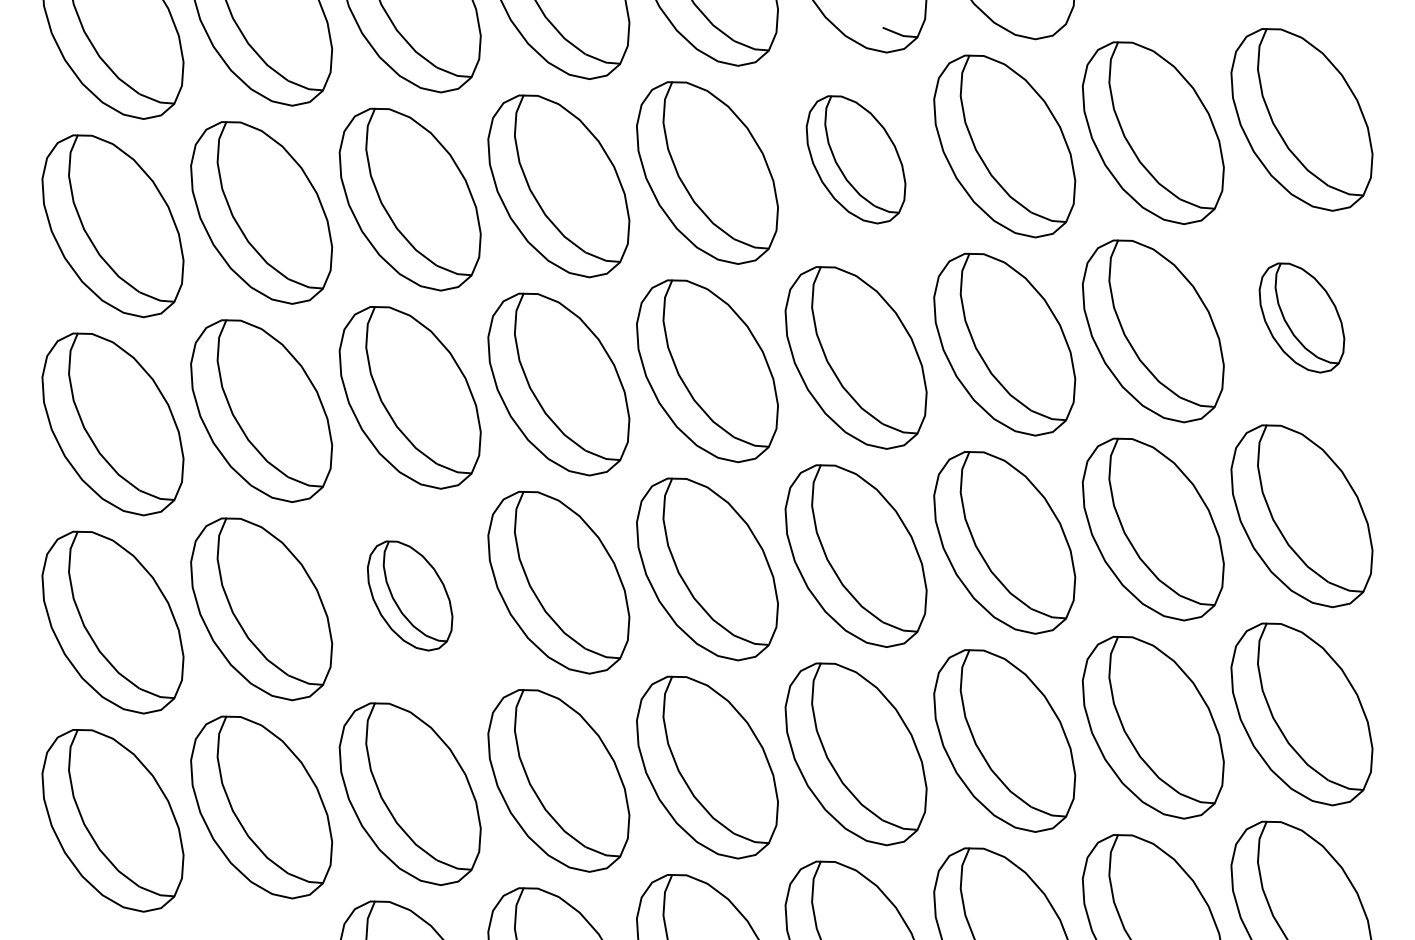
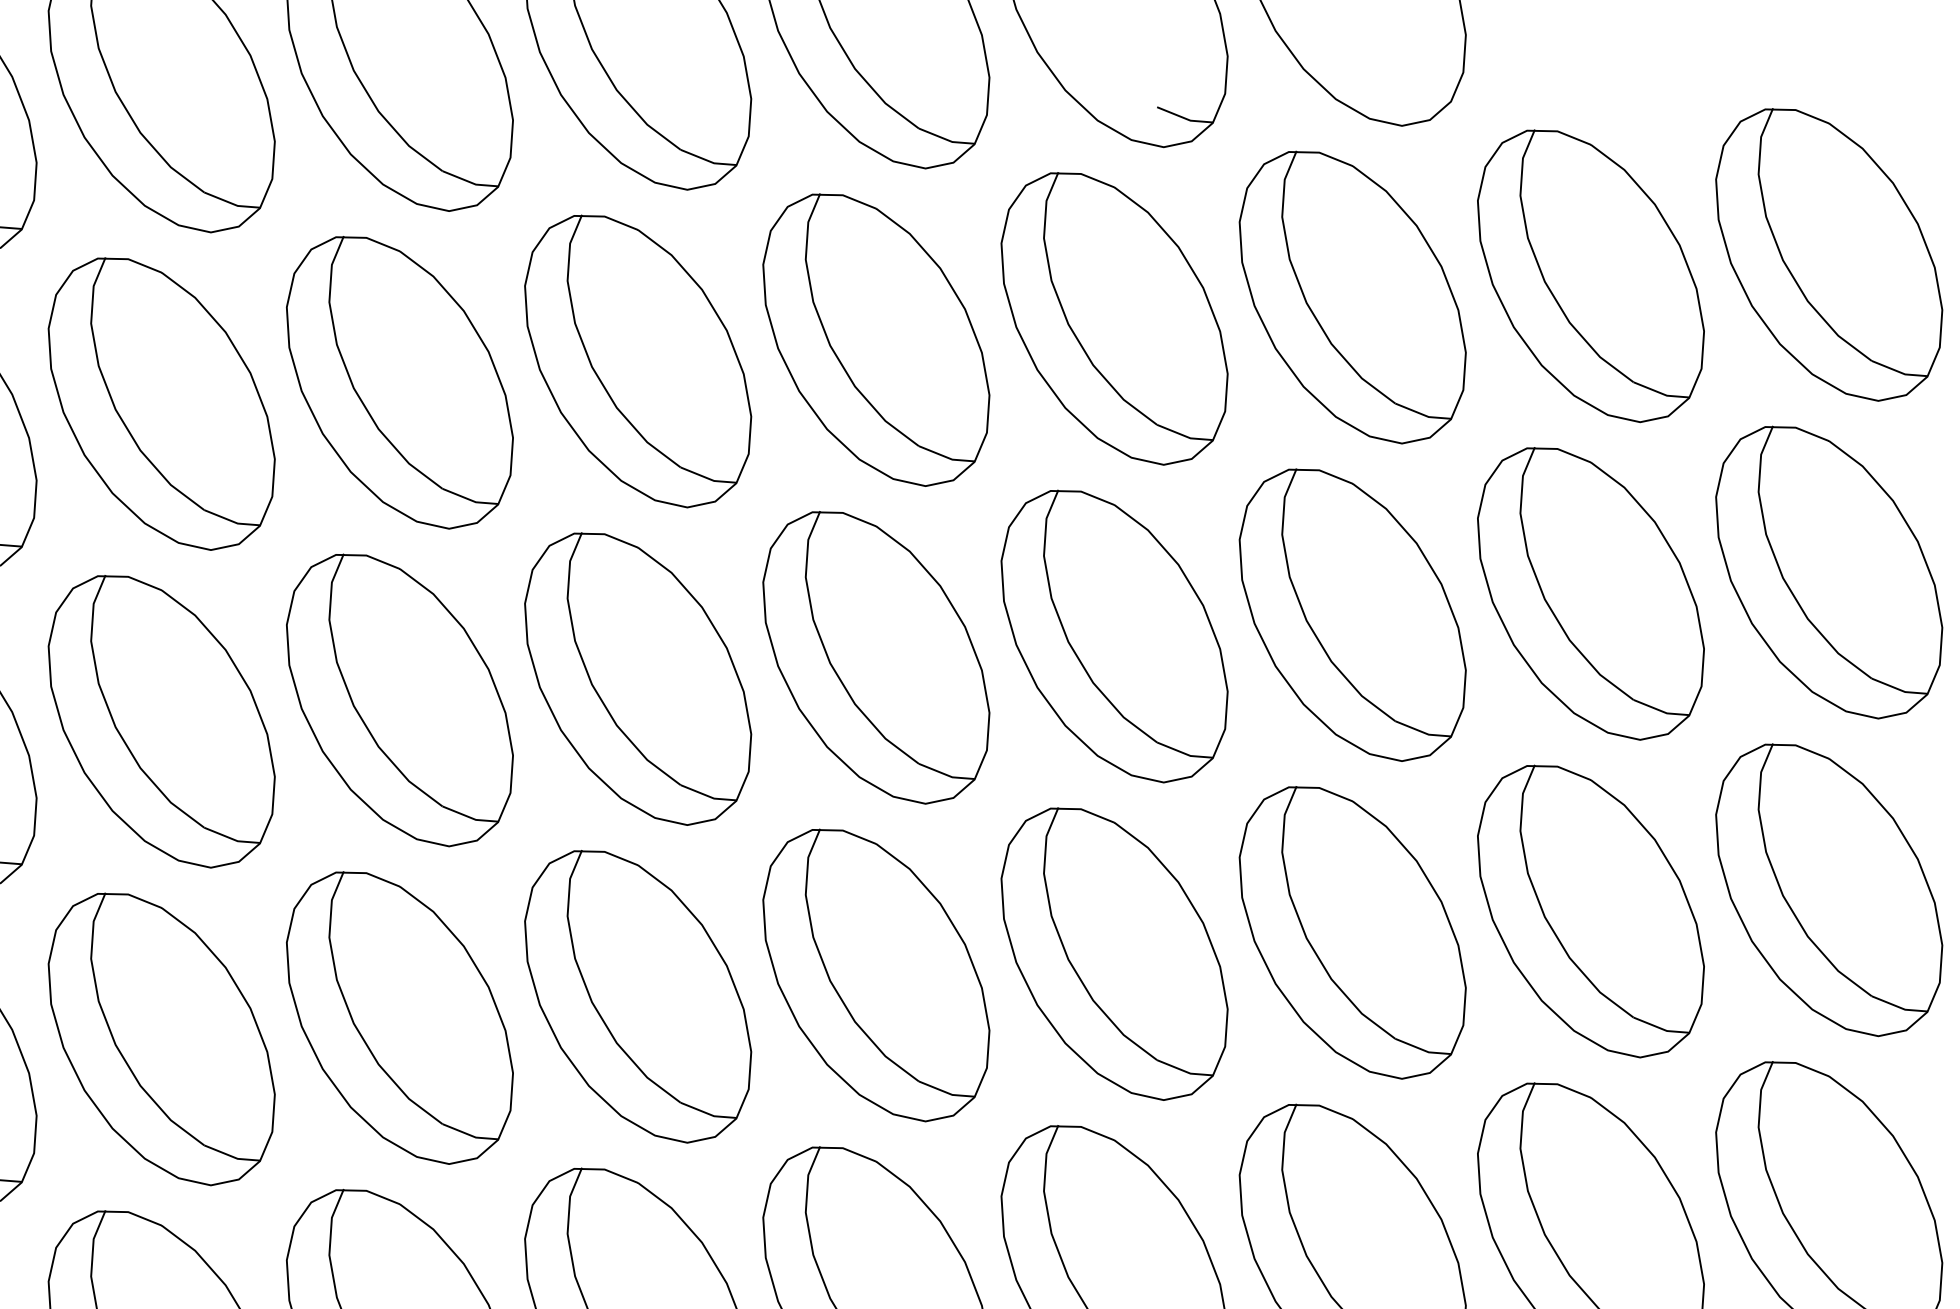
part: (855, 159) -> (1113, 318), size x1.43
part: (1301, 317) -> (1828, 571), size x1.67
part: (409, 595) -> (398, 1017), size x1.67

